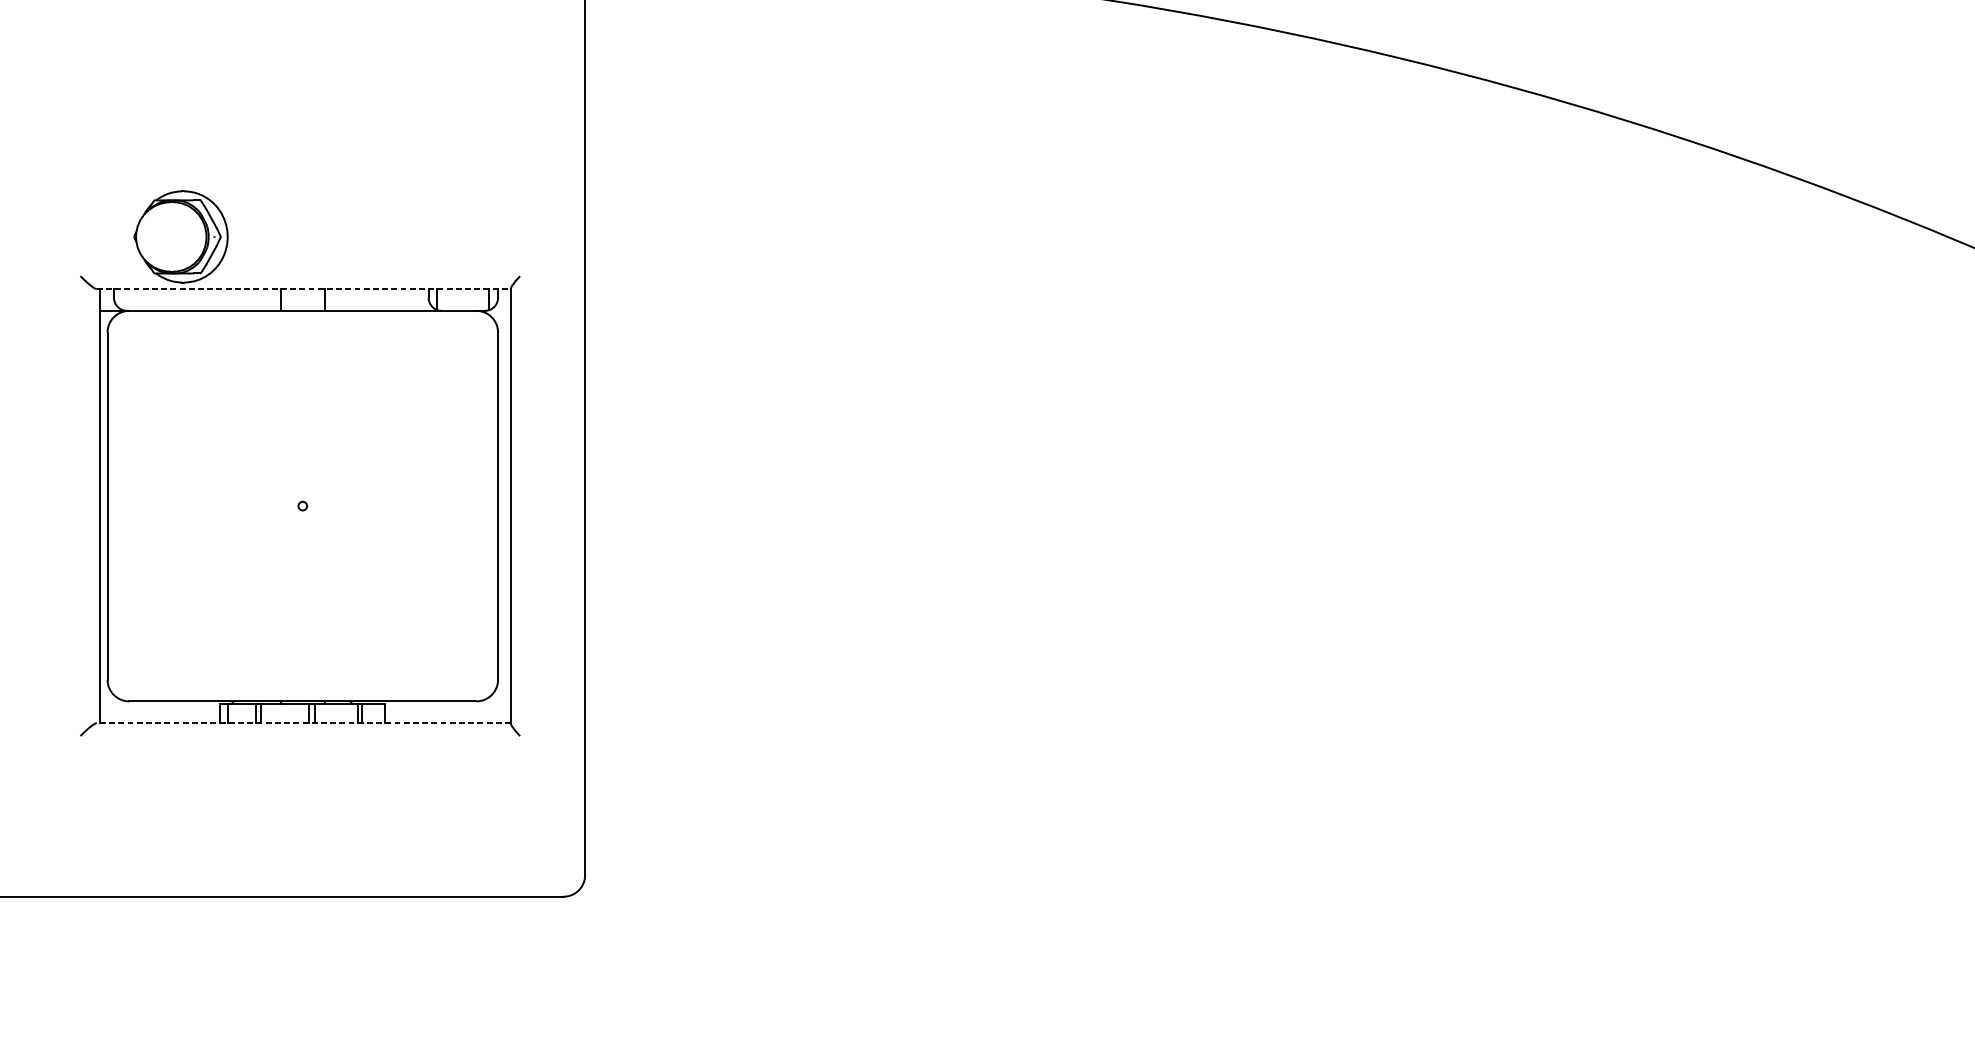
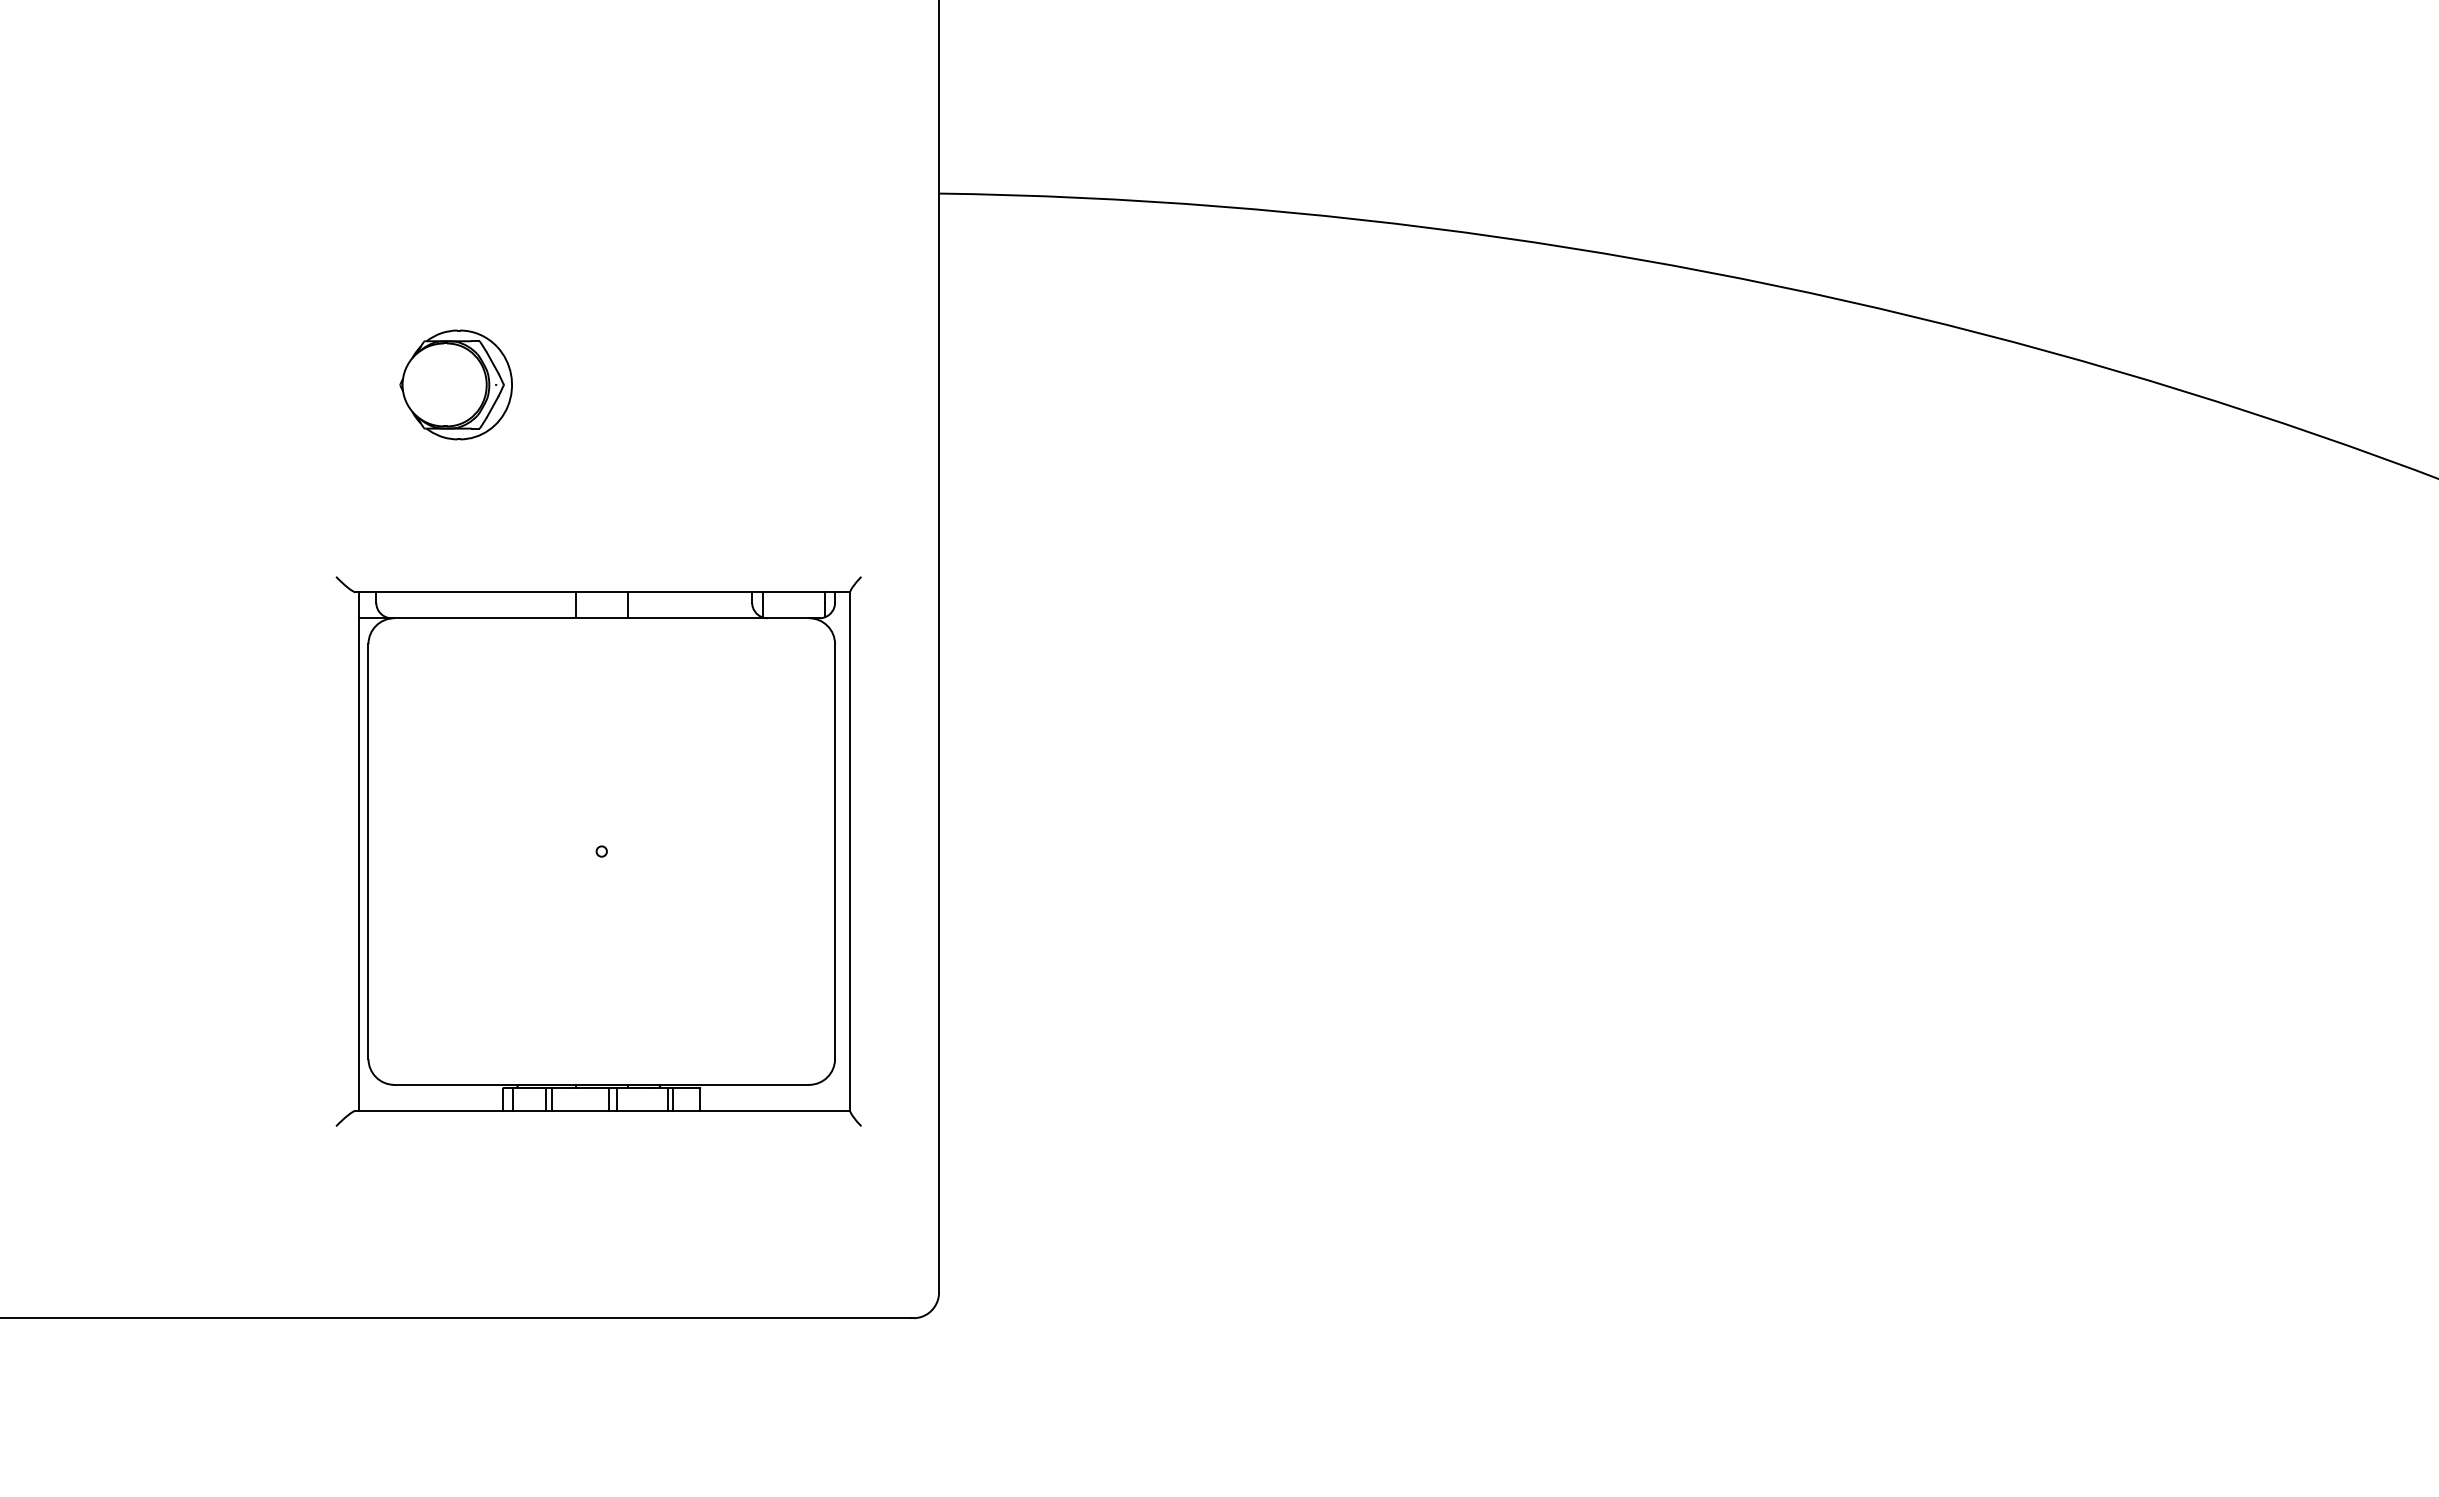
part: (180, 236) -> (455, 384), moved
line: (304, 289) -> (603, 592), dashed -> solid
line: (303, 722) -> (602, 1110), dashed -> solid

